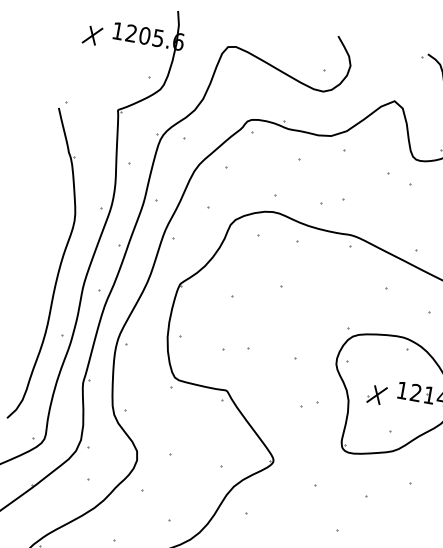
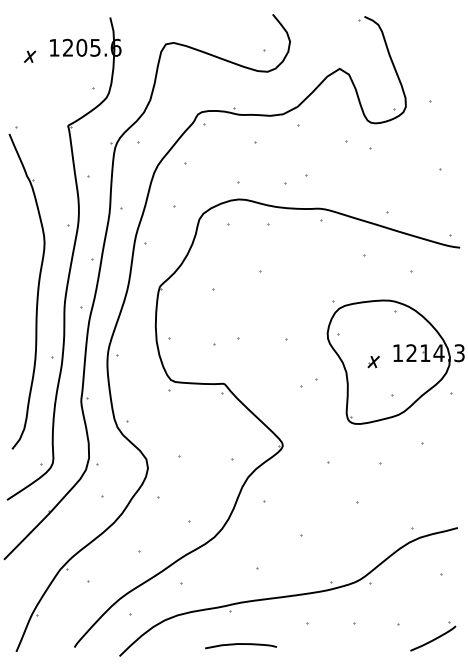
part: (92, 35) -> (29, 56), size x0.6
part: (377, 394) -> (373, 361), size x0.6

